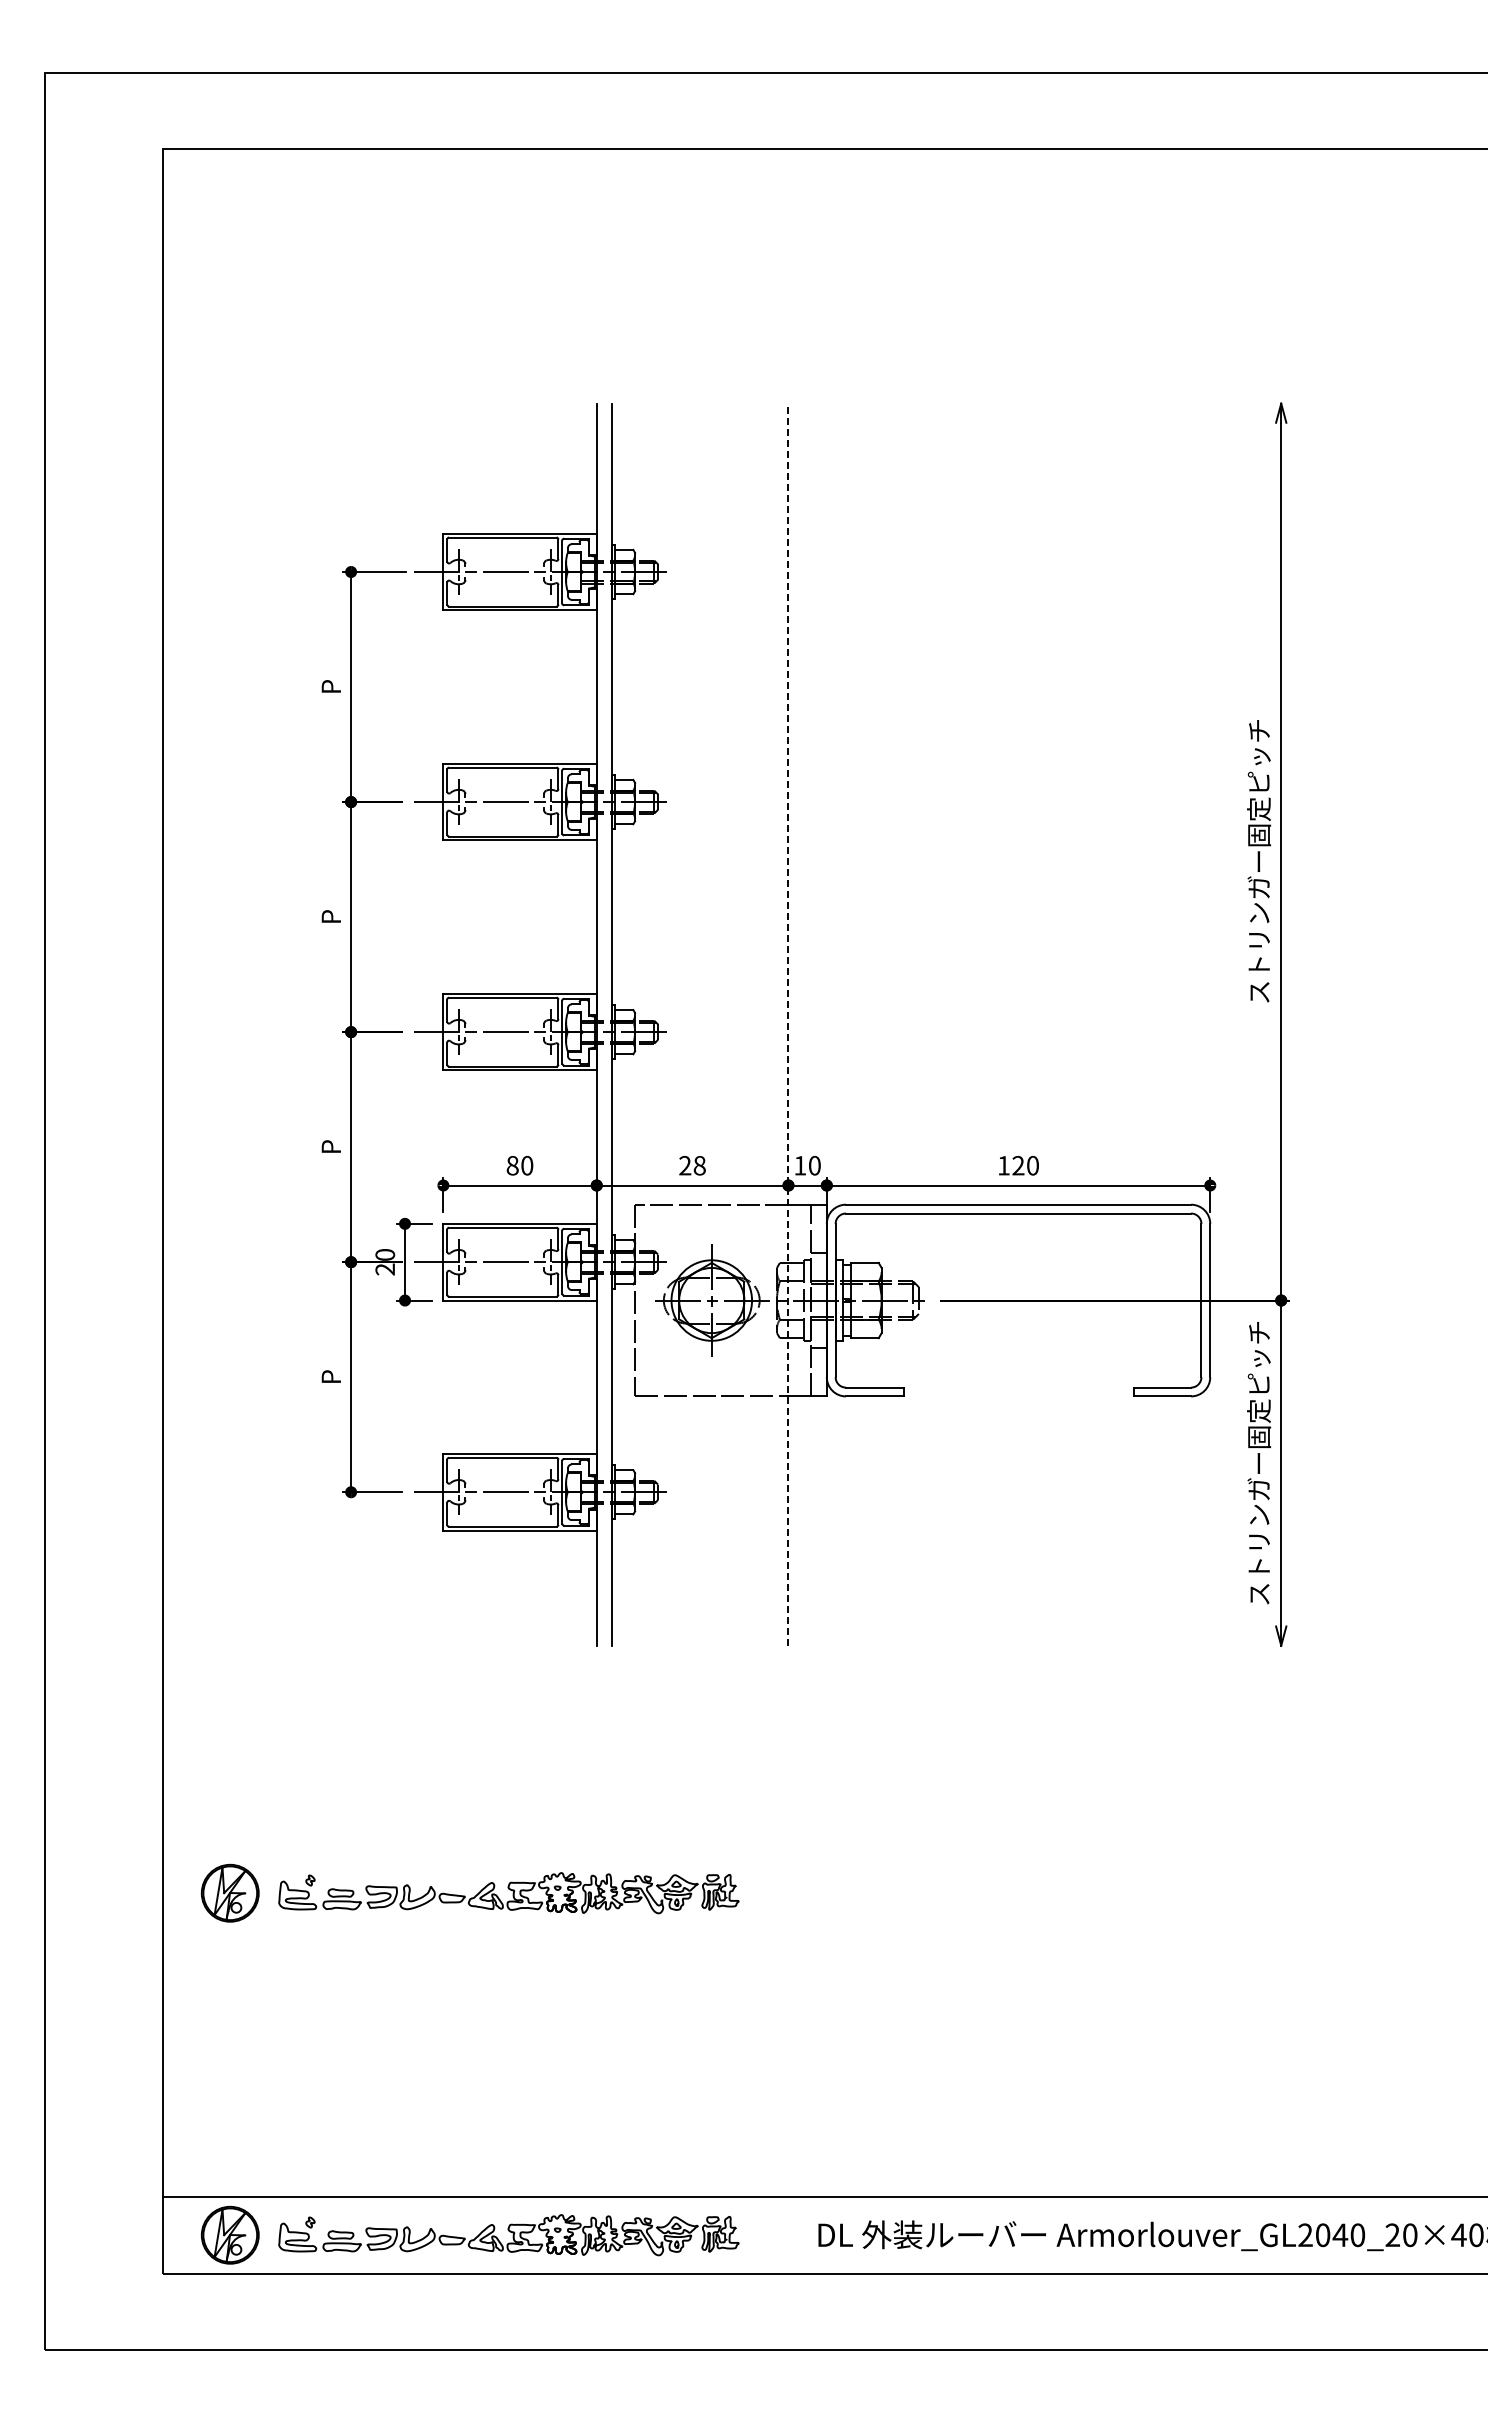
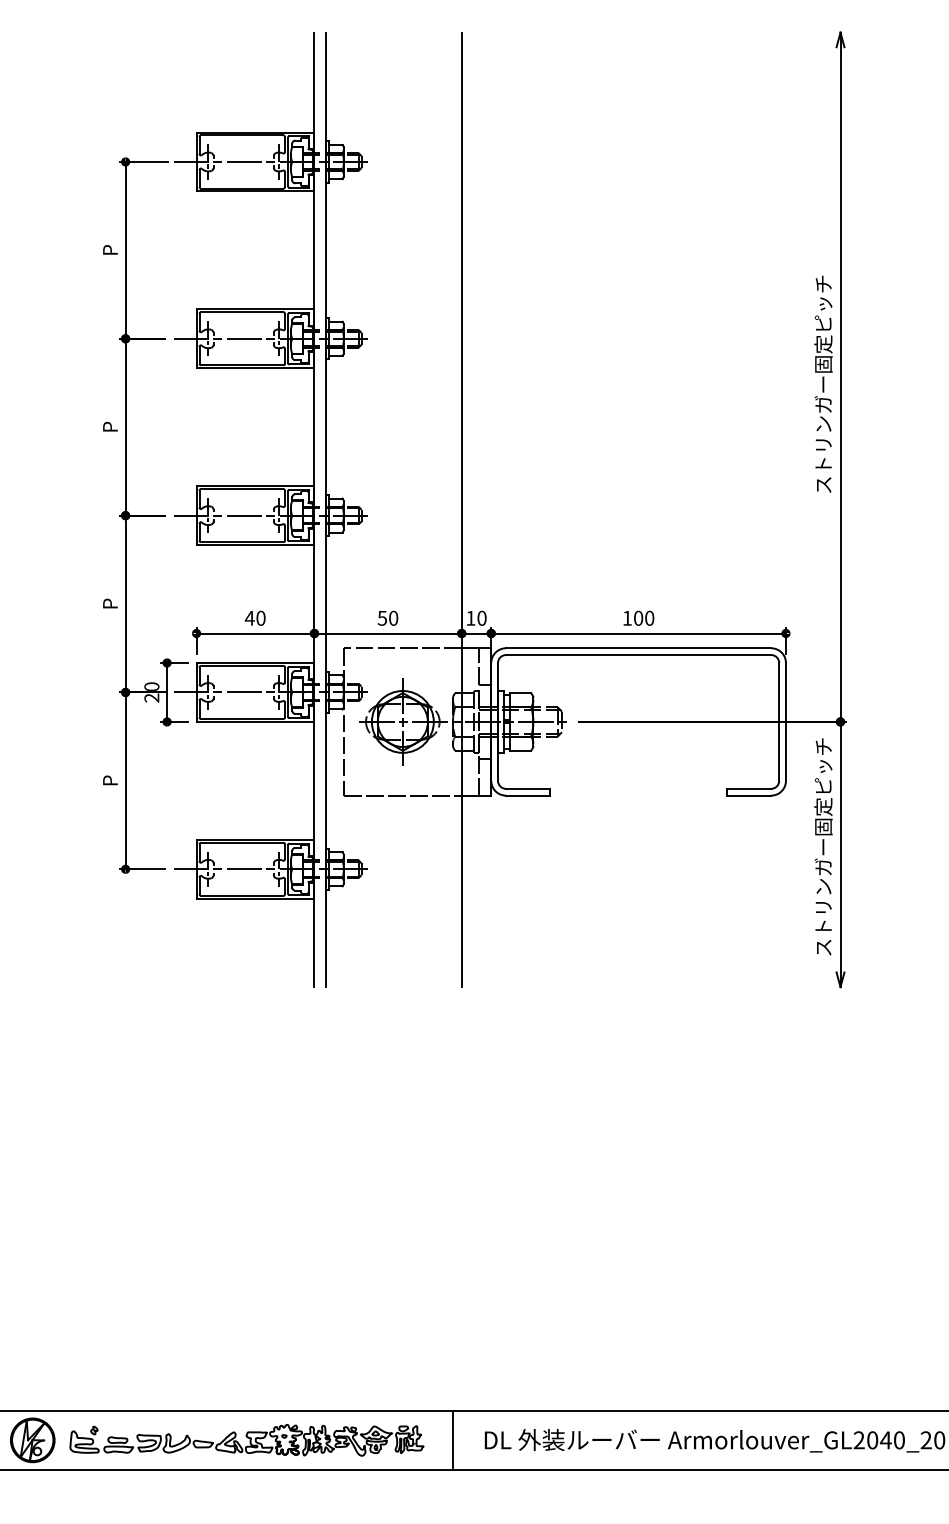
line: (788, 1024) -> (461, 509), dashed -> solid
text: (512, 1165) -> (249, 618), 80 -> 40
text: (692, 1165) -> (388, 618), 28 -> 50
text: (1018, 1165) -> (638, 618), 120 -> 100
part: (469, 1892) -> (216, 1176), removed
line: (776, 2234) -> (452, 1439), added

